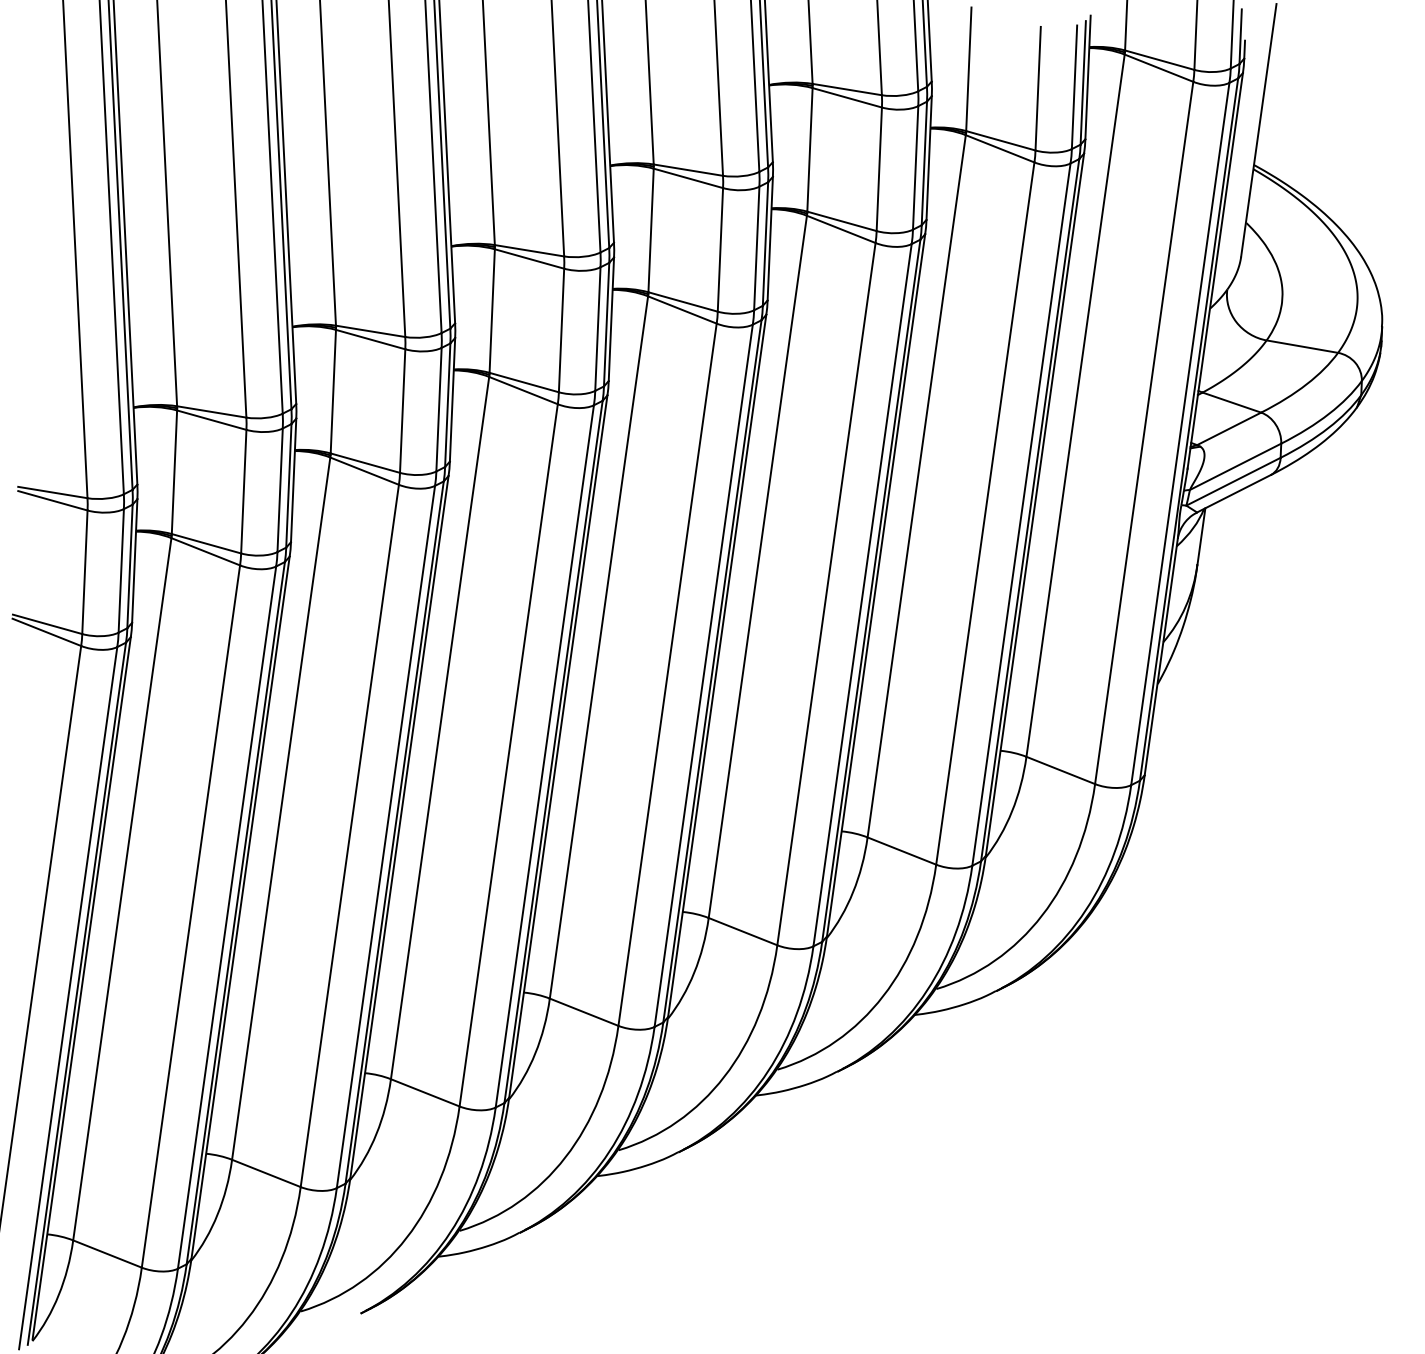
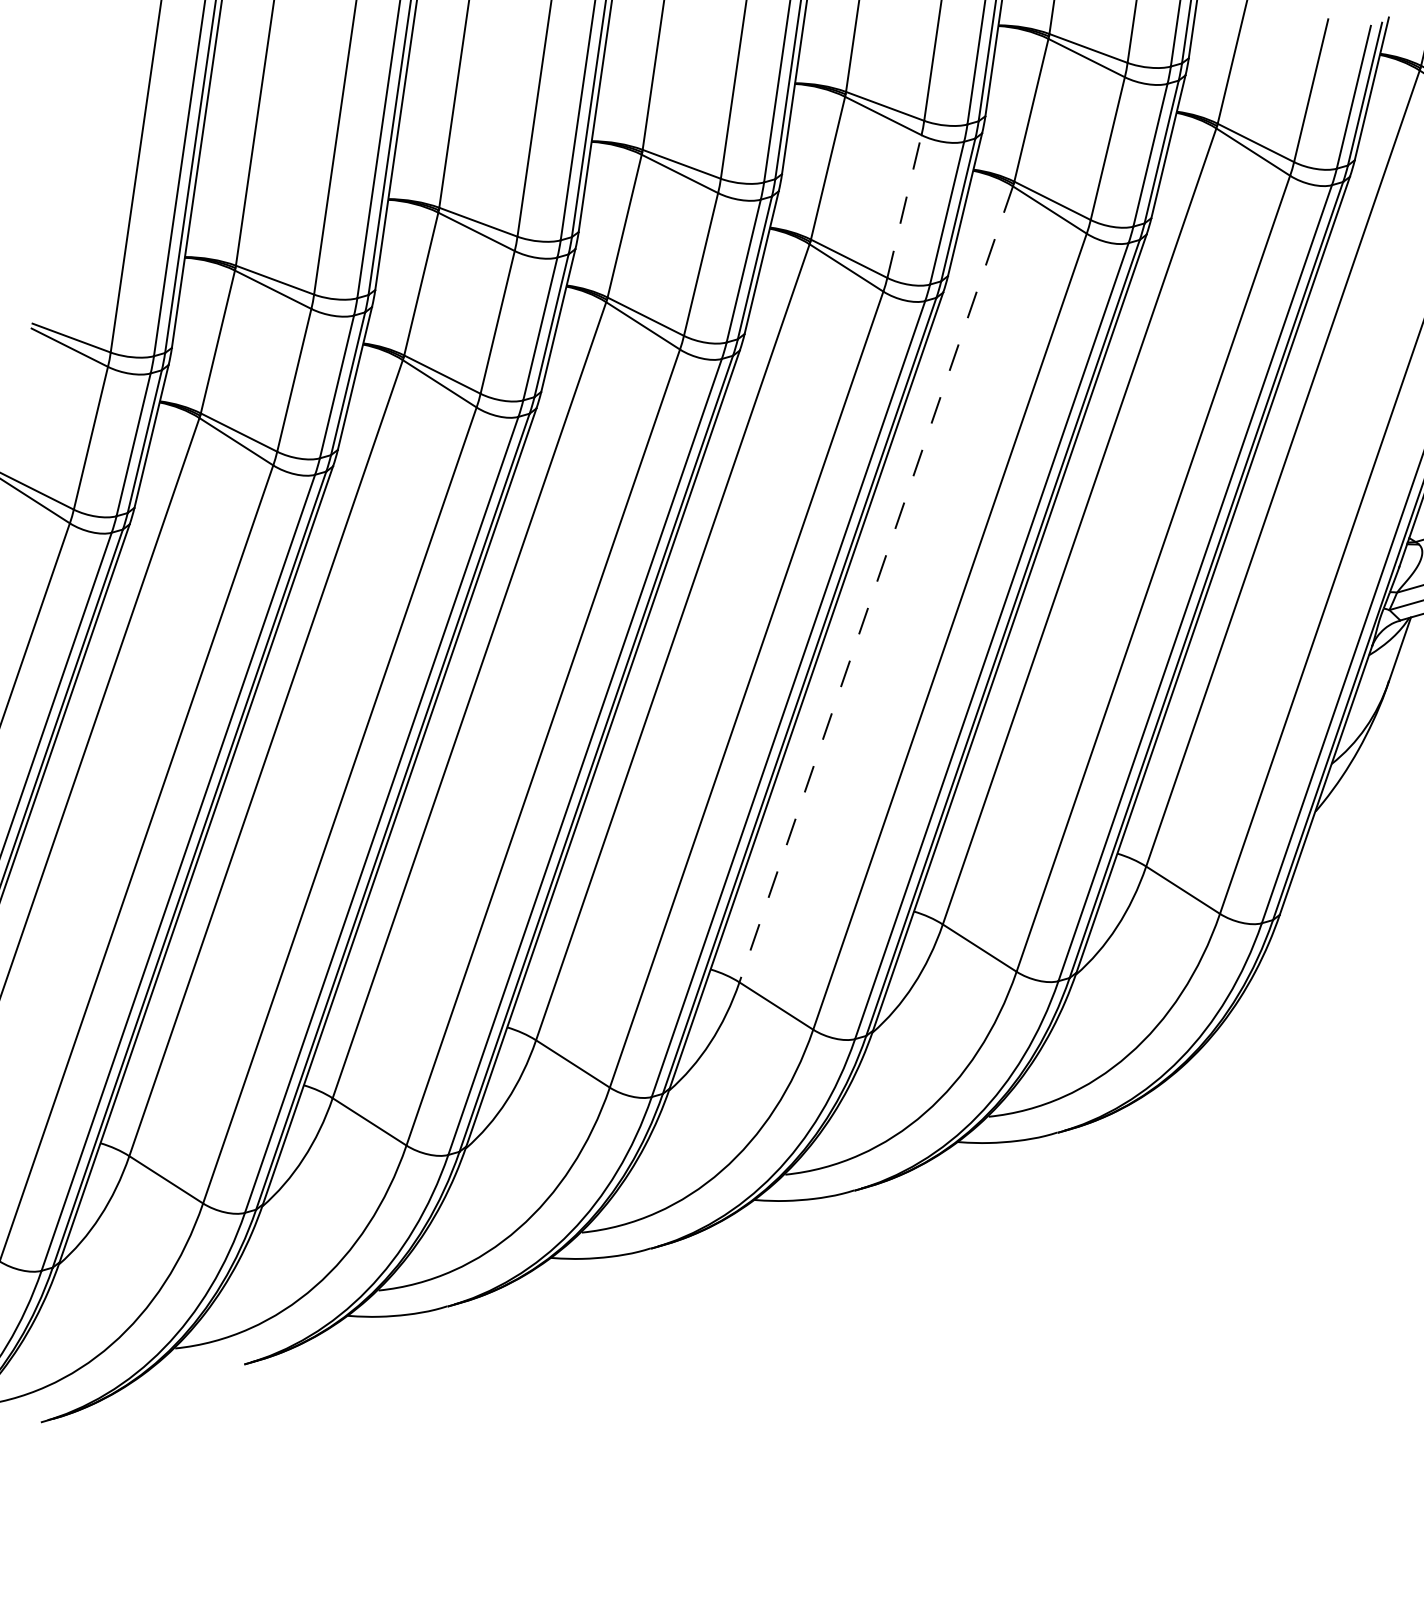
line: (720, 249) -> (904, 206), solid -> dashed
line: (757, 566) -> (875, 583), solid -> dashed

